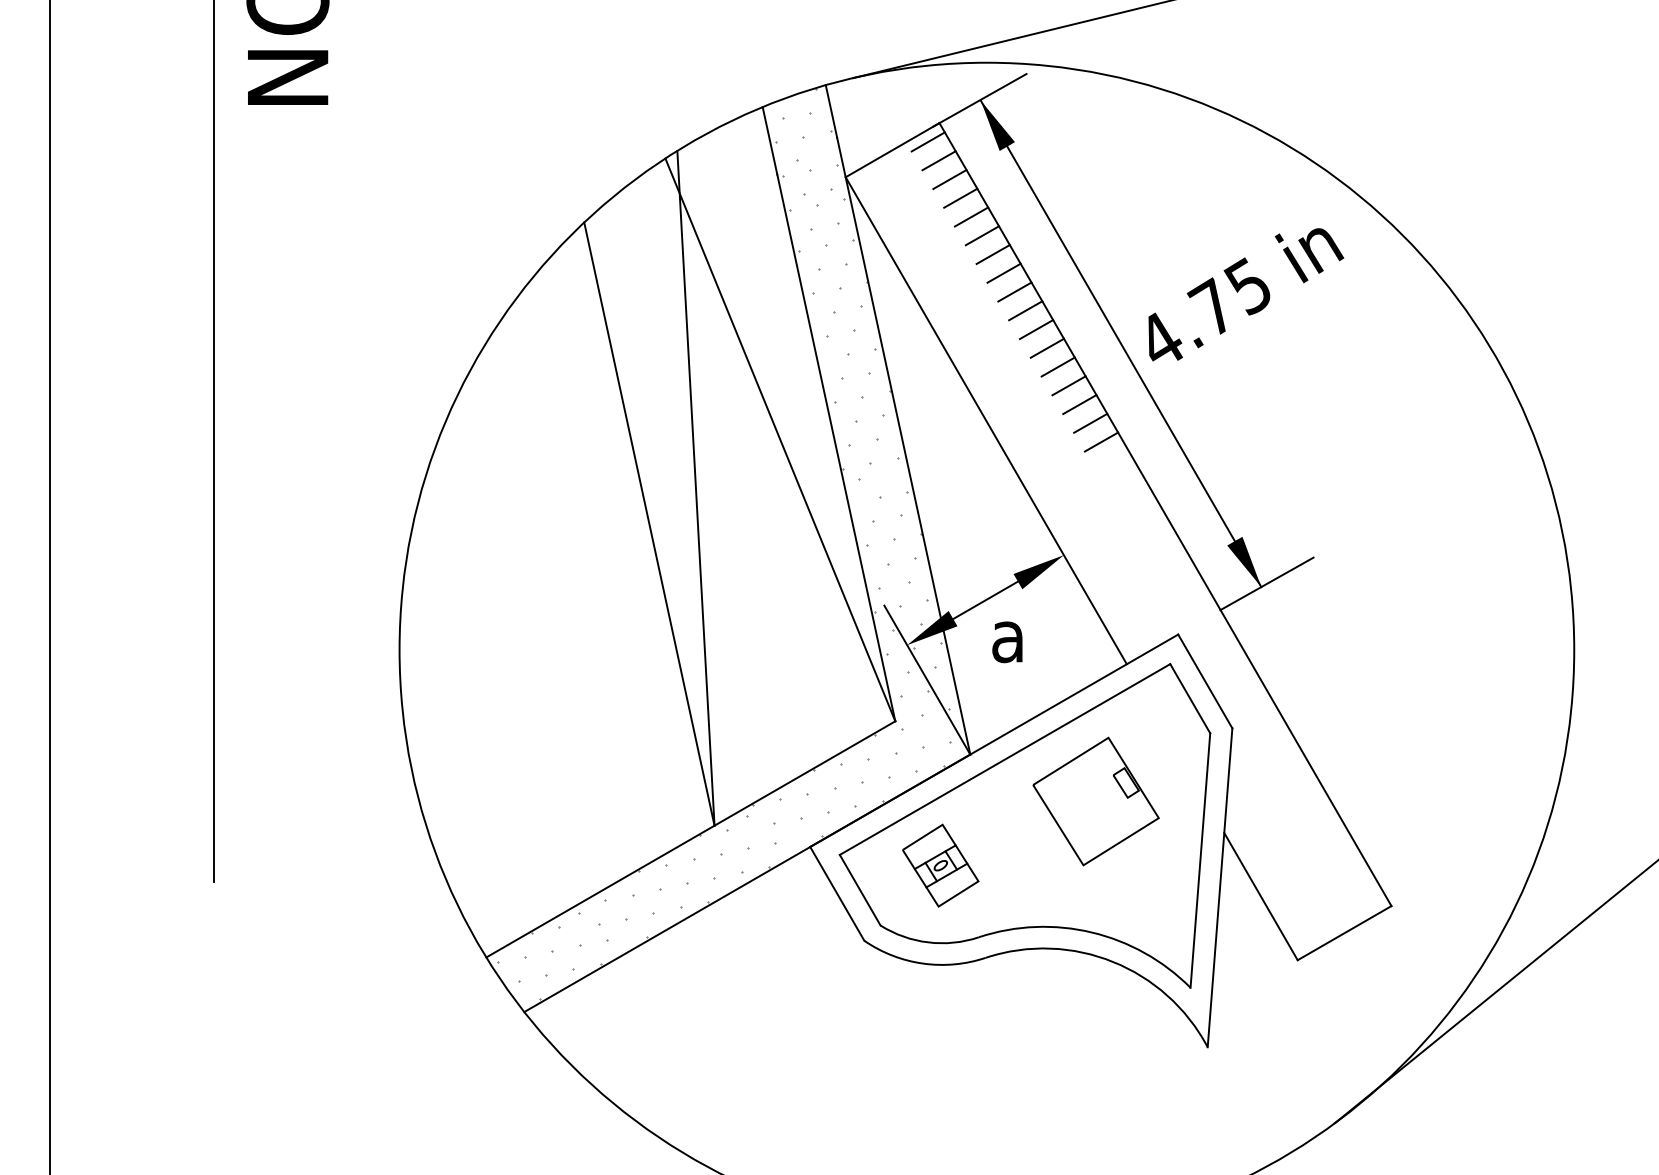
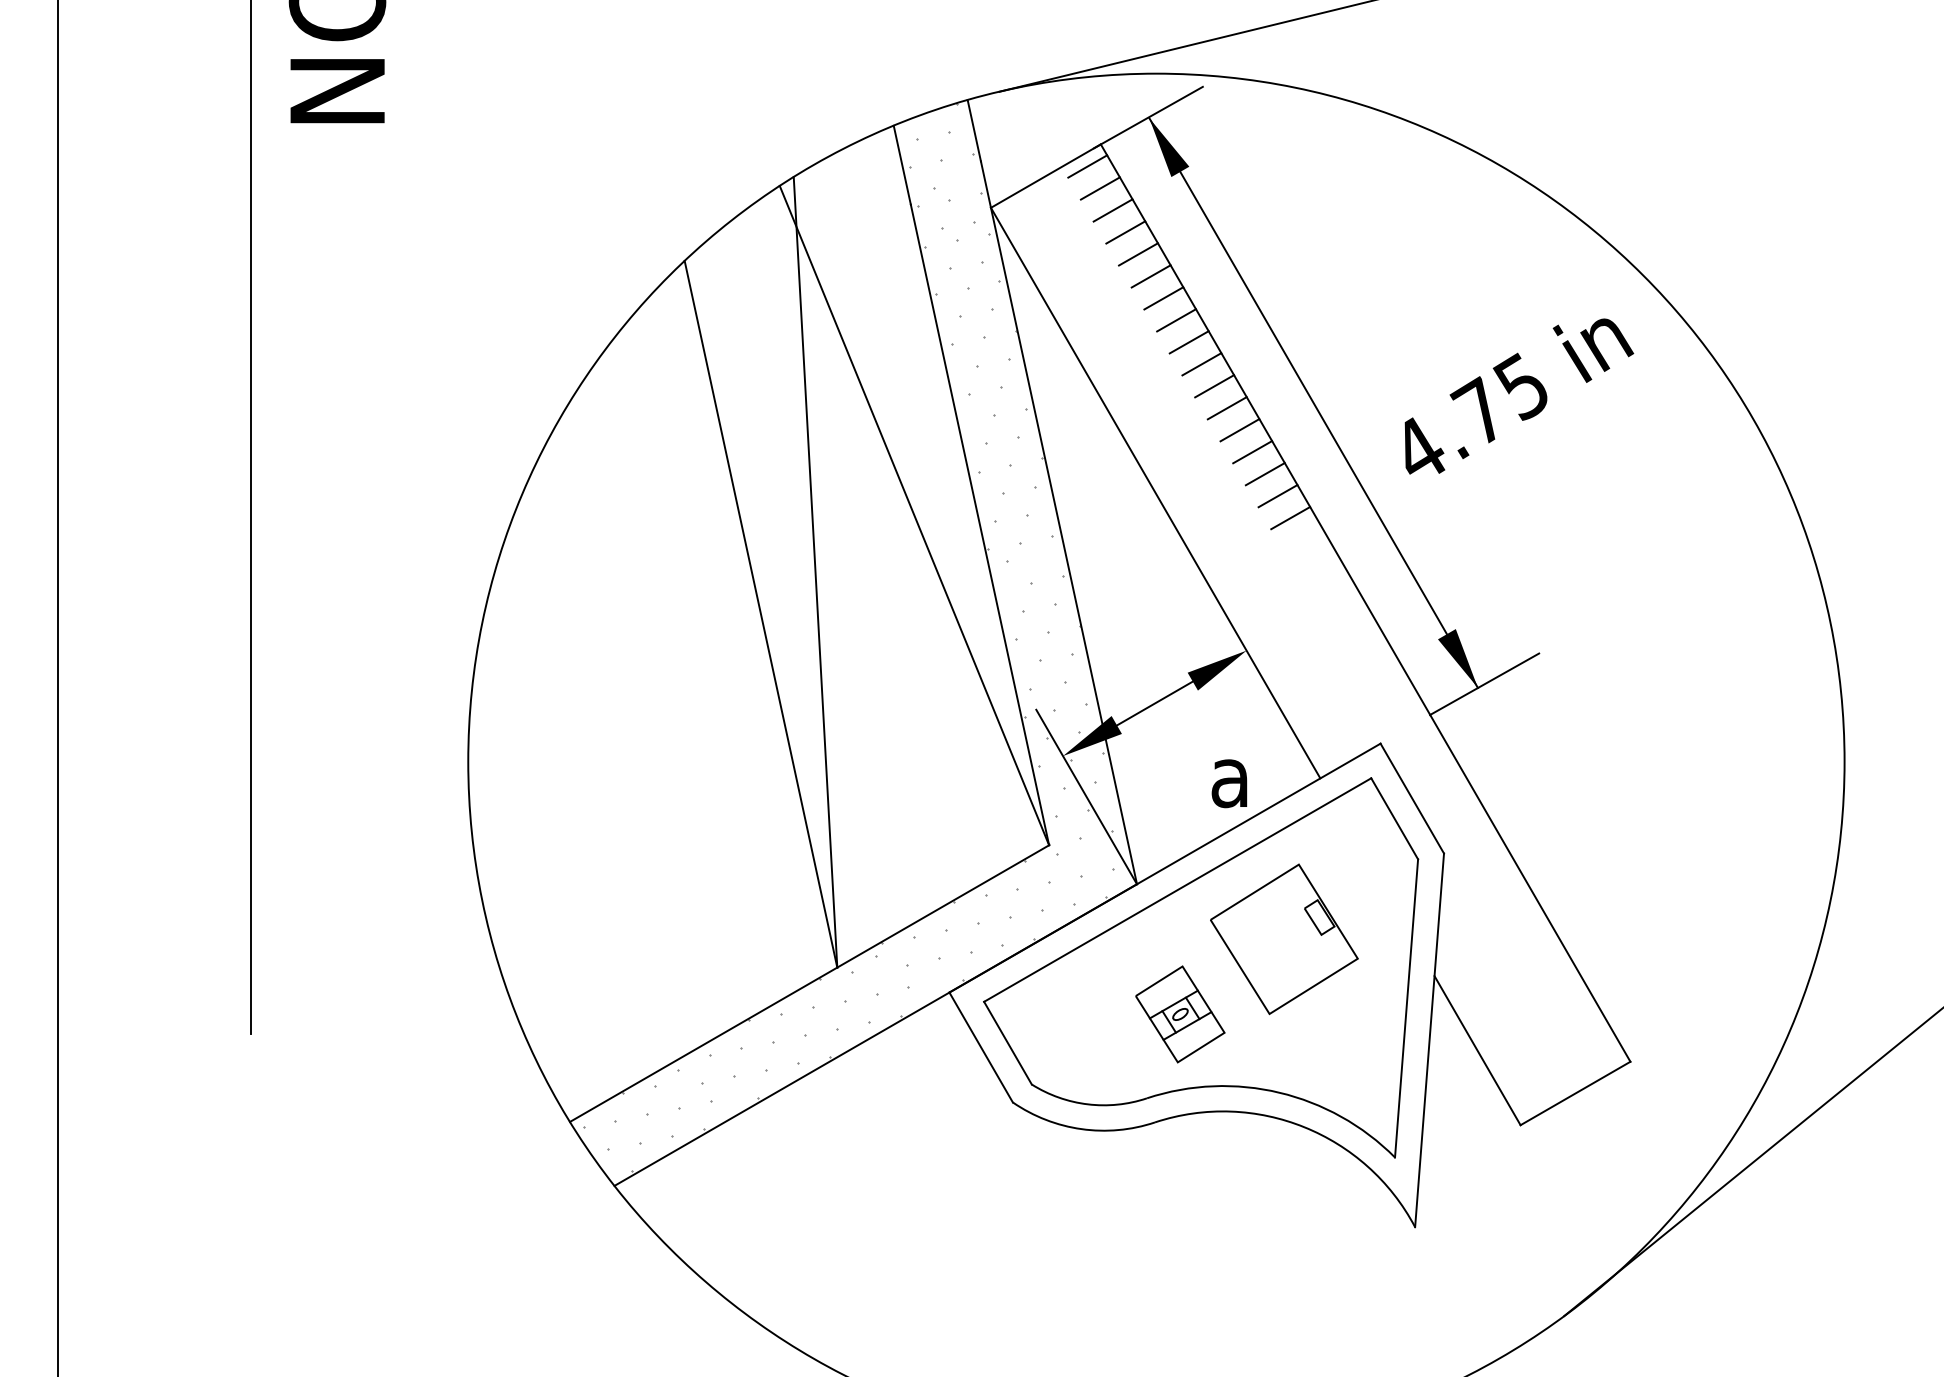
text: (1246, 294) -> (1519, 396), moved
text: (1007, 642) -> (1229, 783), moved
part: (940, 865) -> (1180, 1014), moved

